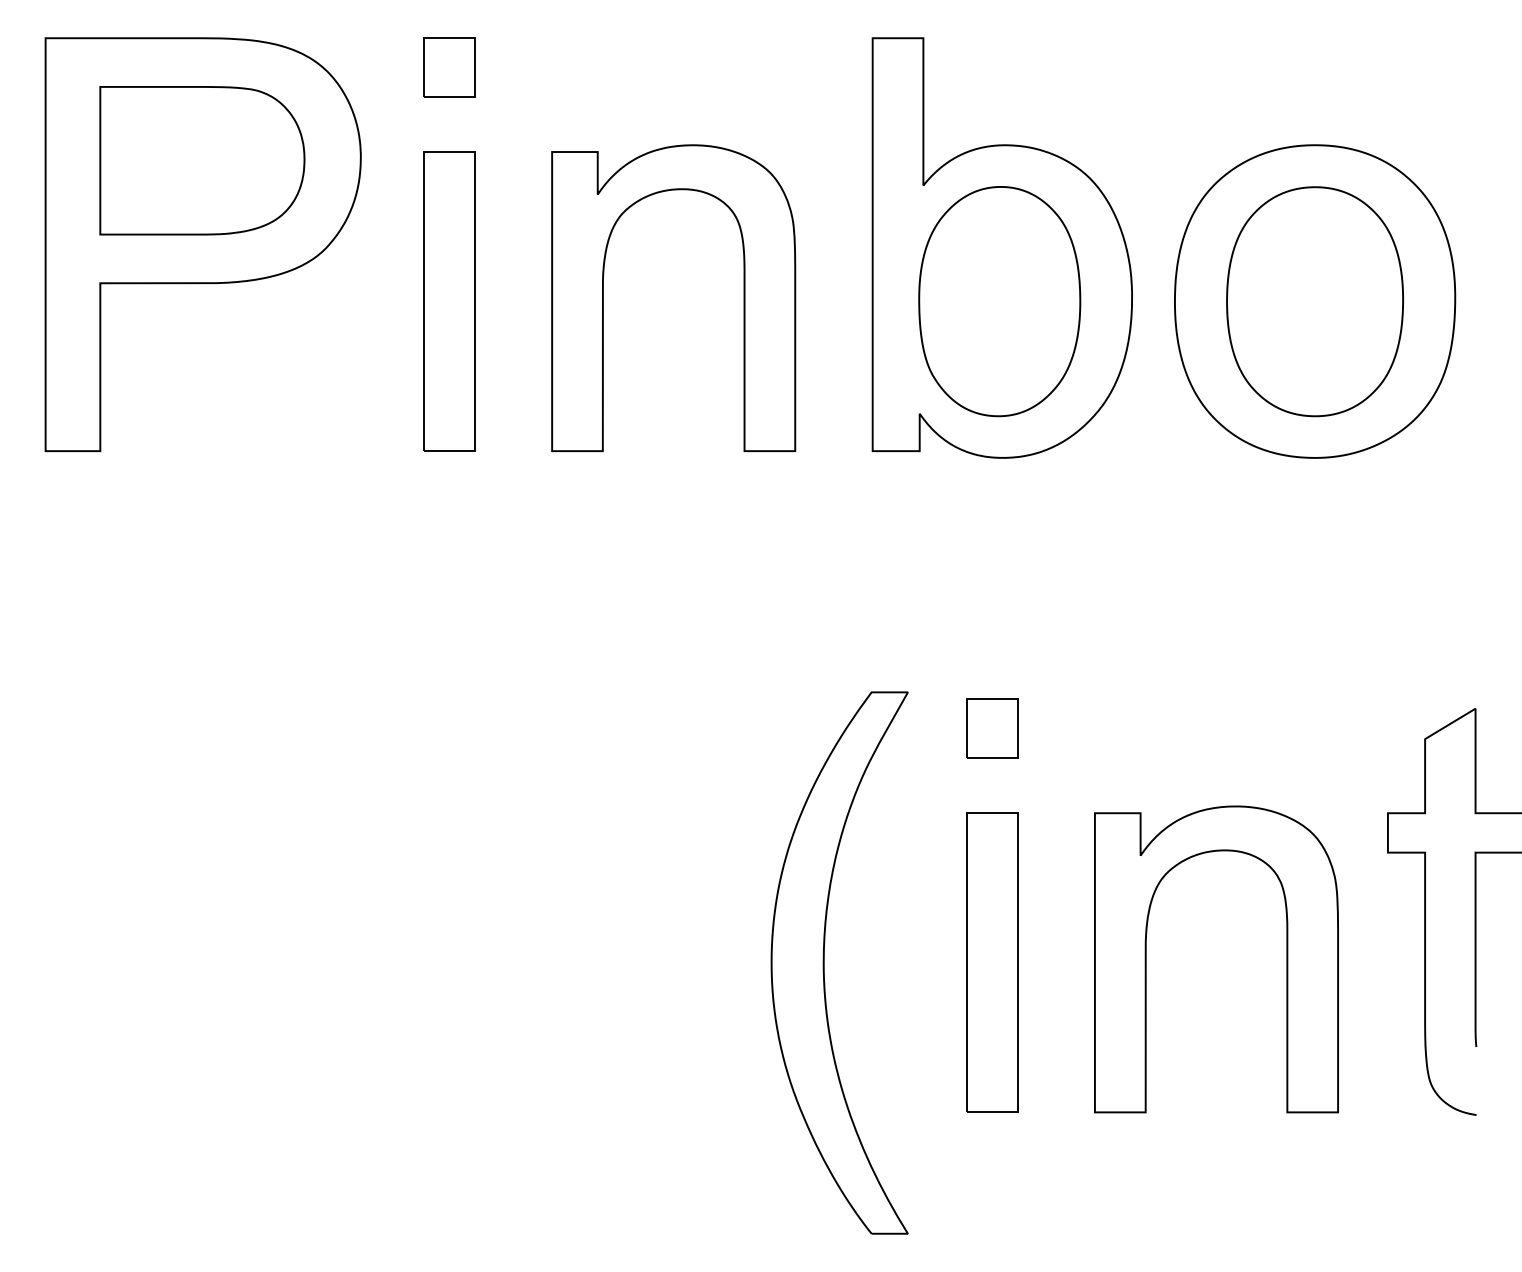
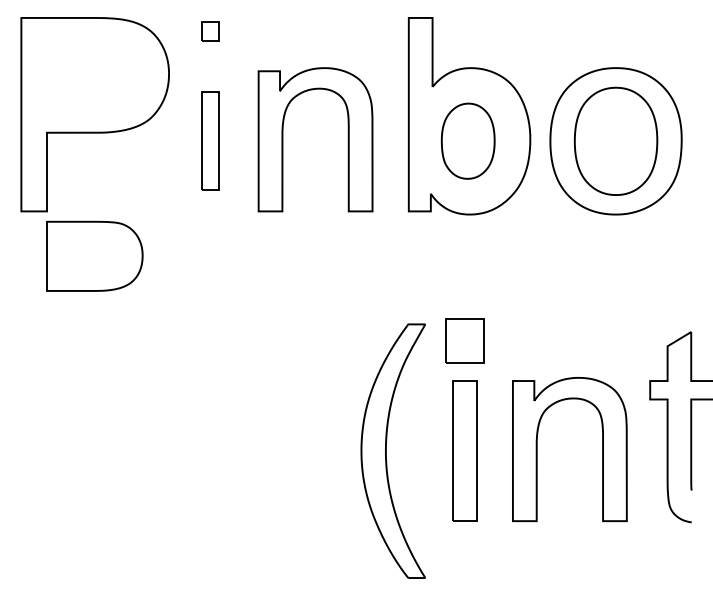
part: (449, 67) -> (210, 31), size x0.7
part: (201, 158) -> (94, 255), moved
part: (449, 299) -> (210, 140), size x0.7
part: (997, 299) -> (467, 140), size x0.7
part: (991, 728) -> (464, 341), size x1.6

